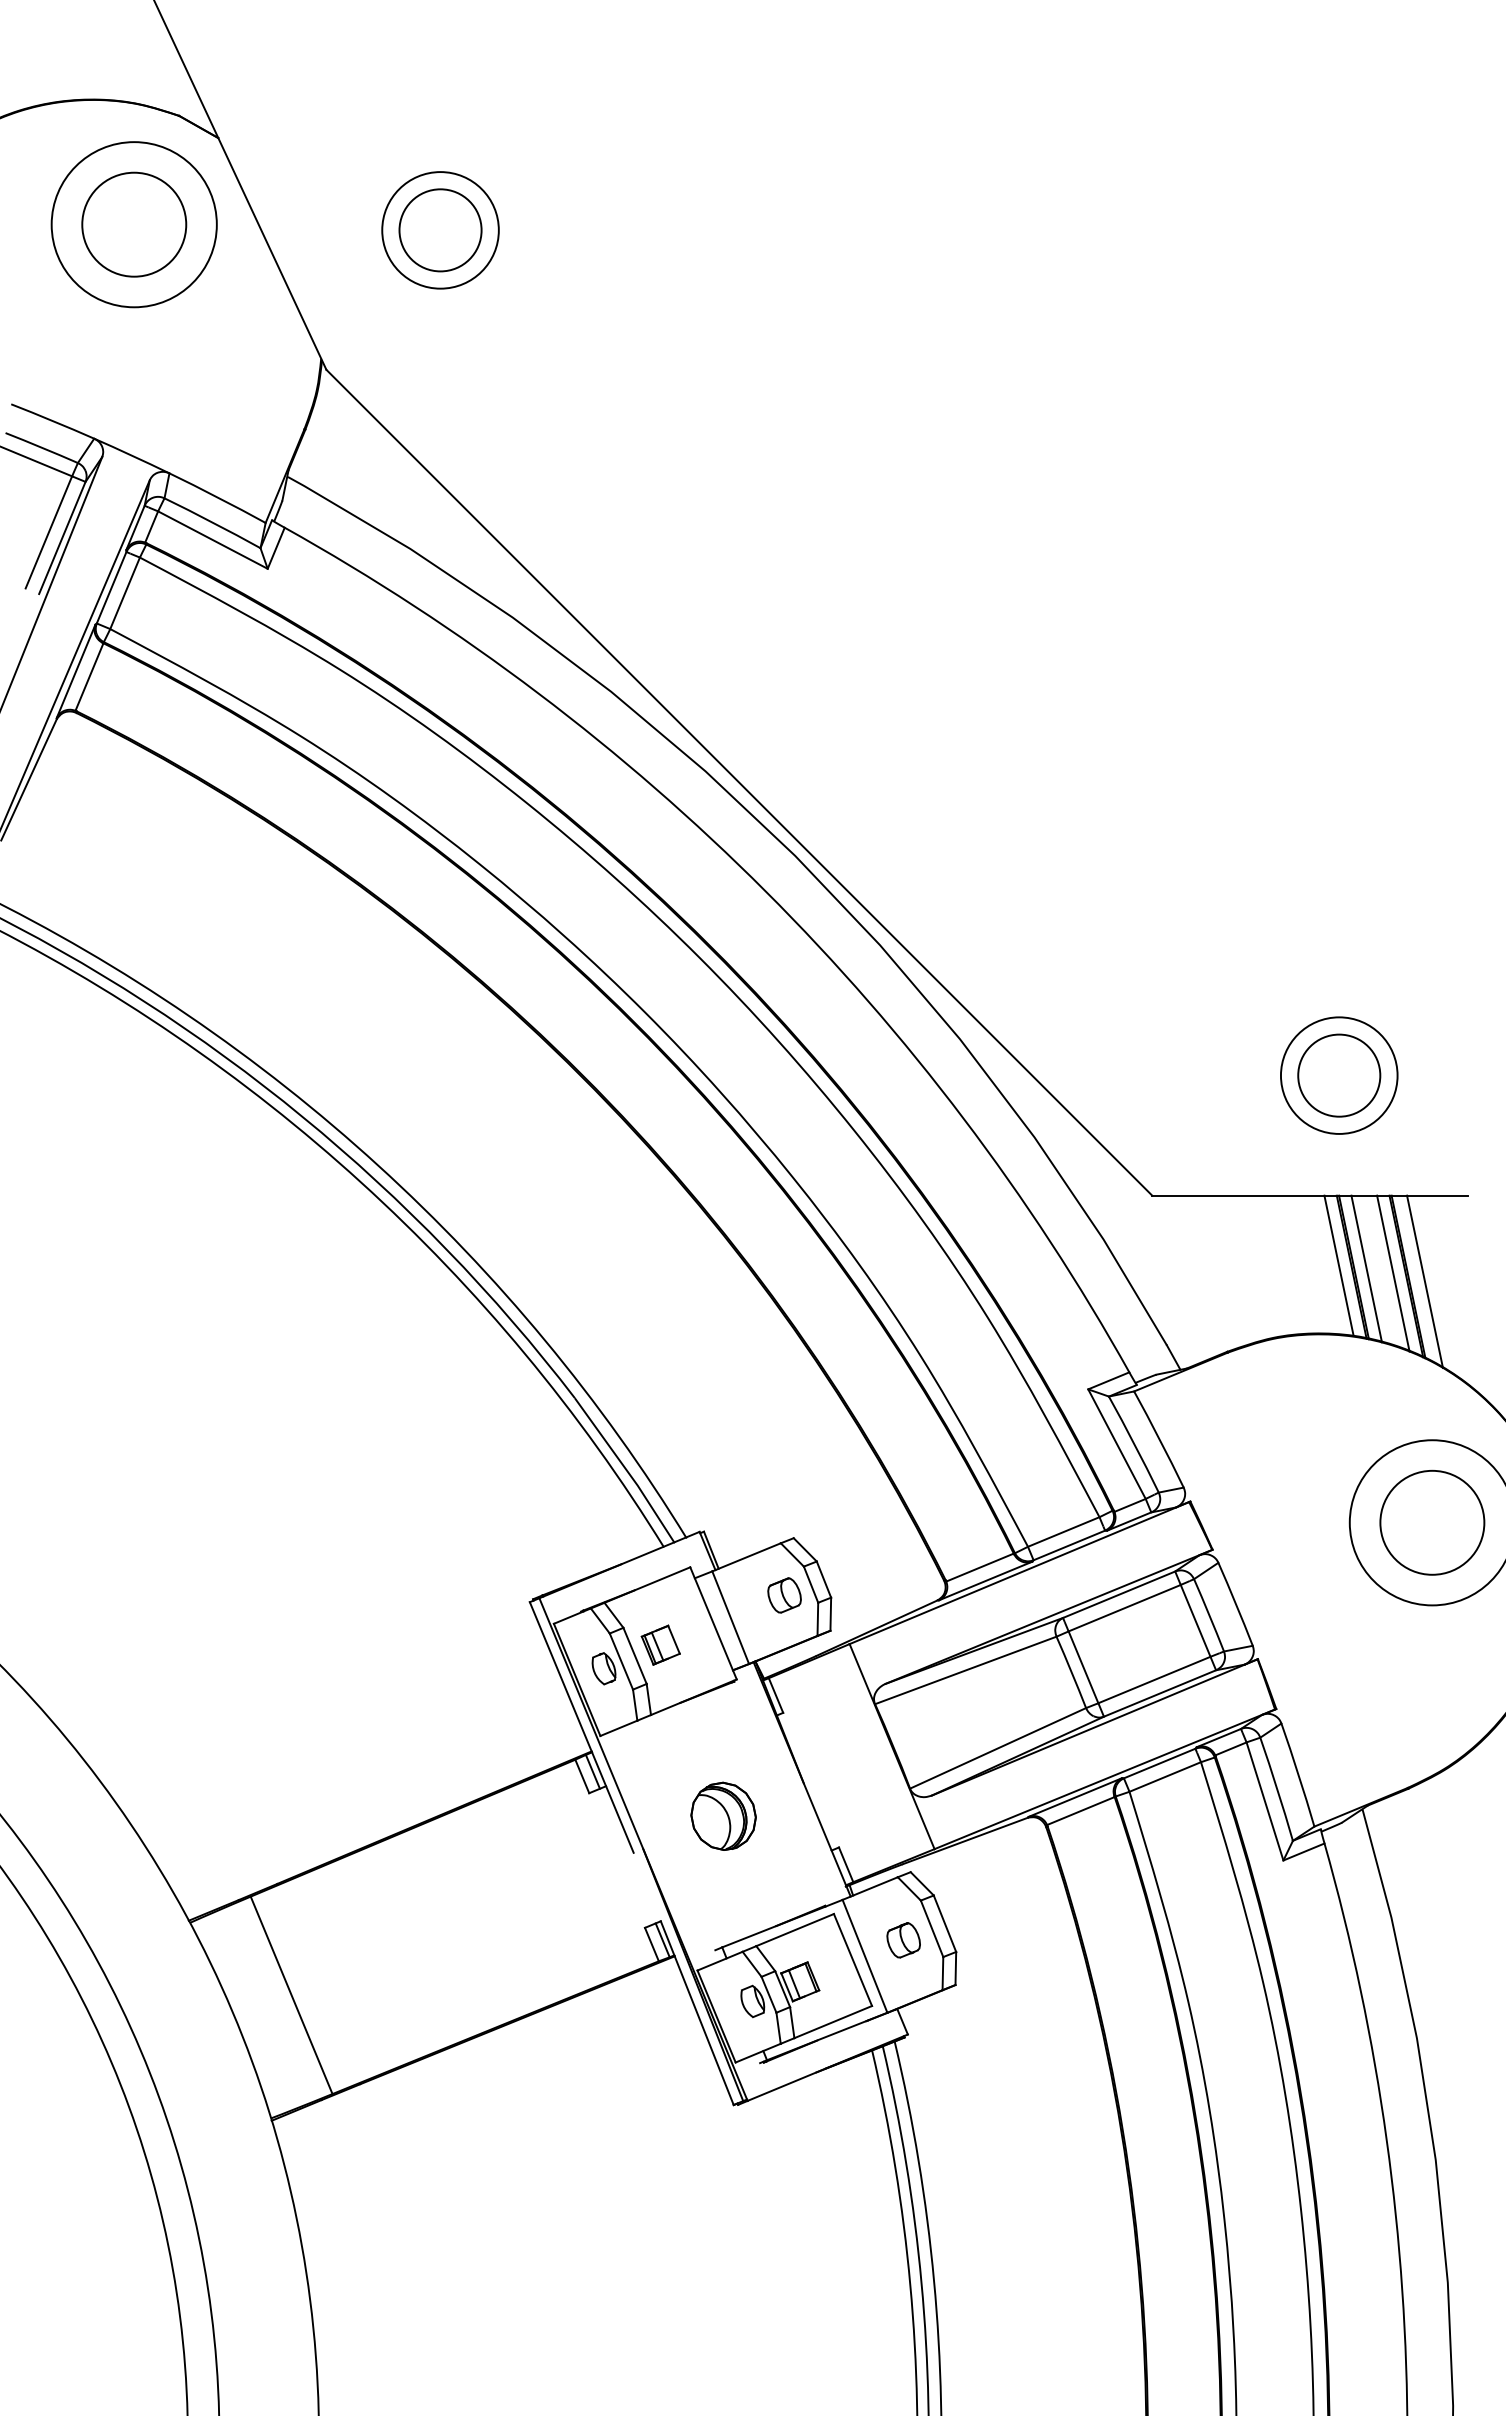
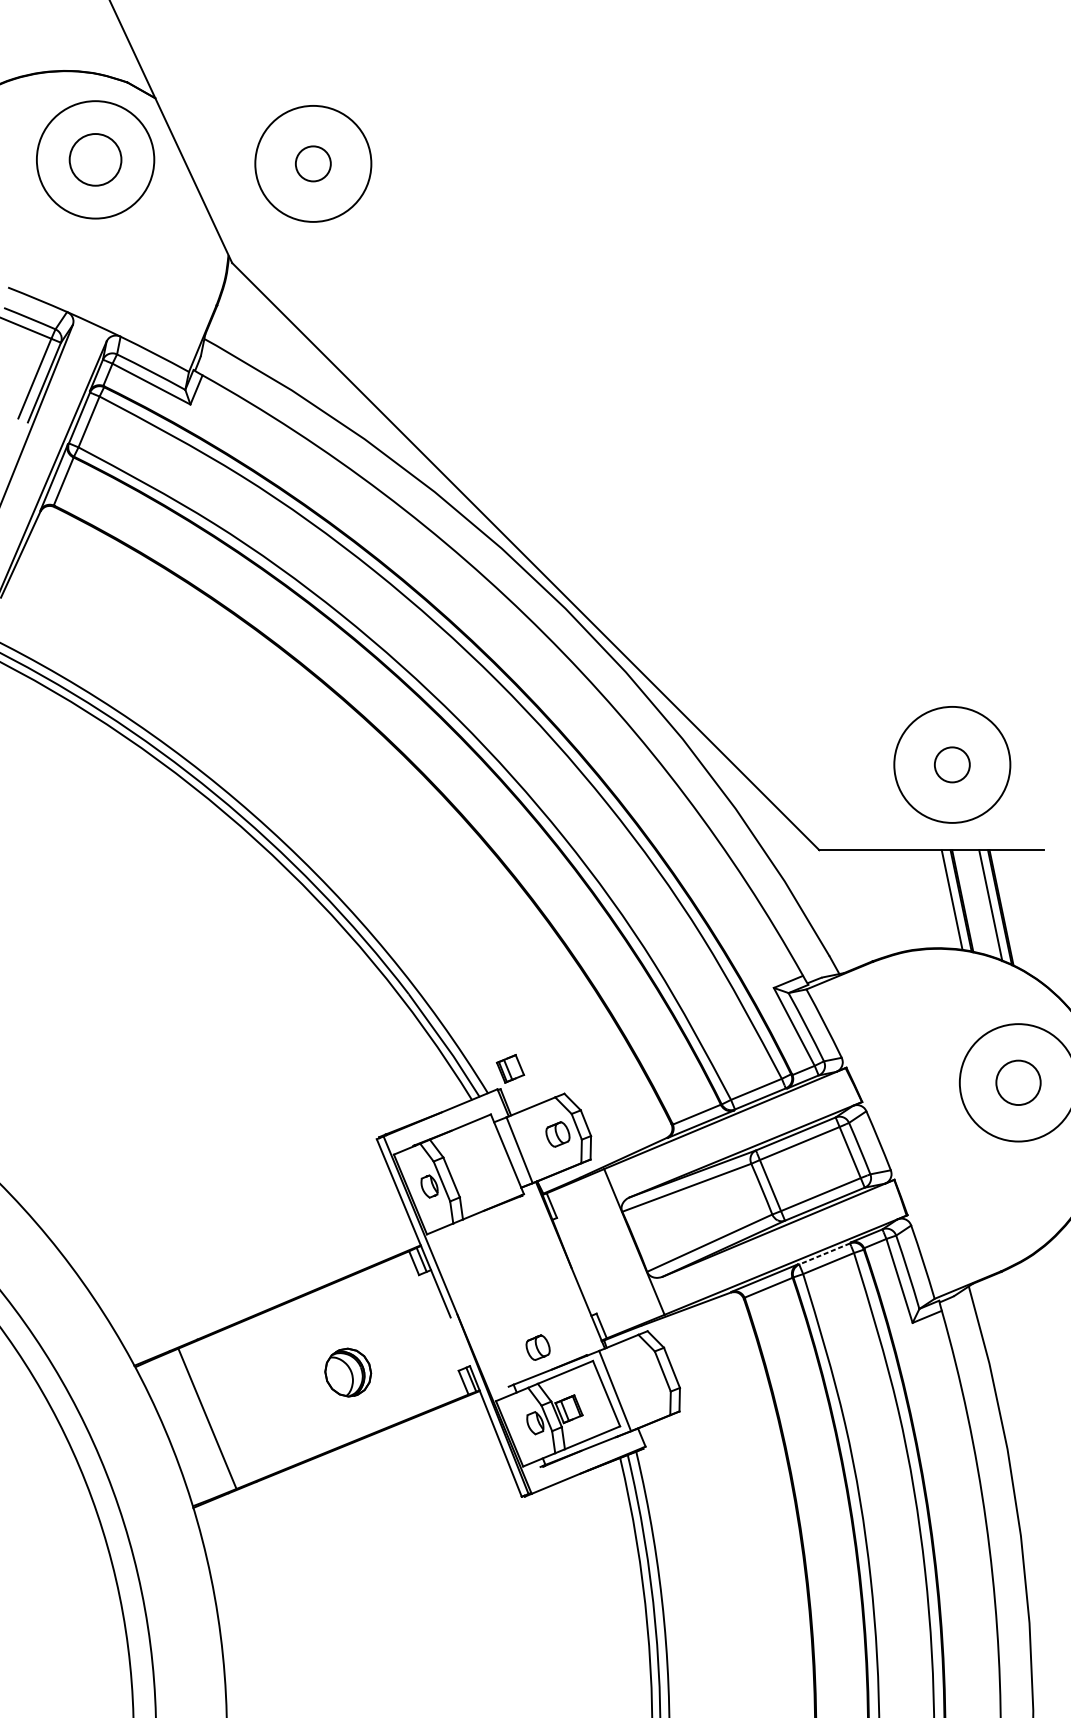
circle: (134, 224) -> (95, 159), size x0.7
circle: (440, 230) -> (313, 163), size x0.6
circle: (440, 230) -> (313, 163), size x1.4
circle: (1338, 1075) -> (951, 764), size x1.4
circle: (1339, 1075) -> (952, 764), size x0.6
line: (1366, 1268) -> (971, 902), removed
line: (1424, 1281) -> (1012, 911), removed
circle: (1432, 1522) -> (1018, 1082), size x0.6
part: (660, 1644) -> (510, 1068), moved
line: (1159, 1763) -> (824, 1253), solid -> dashed
part: (723, 1815) -> (348, 1371), moved
part: (903, 1940) -> (537, 1347), moved

